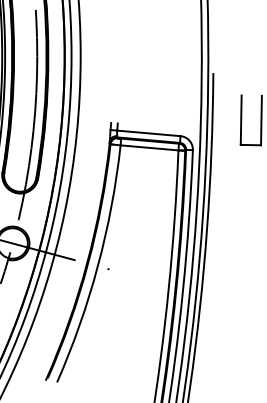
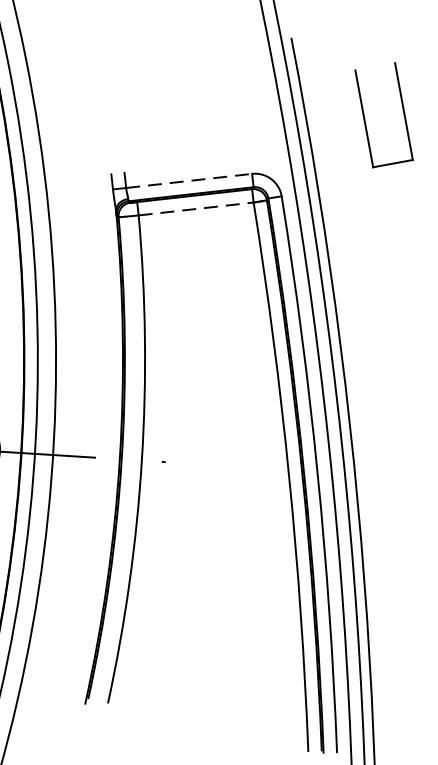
line: (148, 133) -> (188, 181), solid -> dashed
line: (150, 147) -> (197, 207), solid -> dashed

